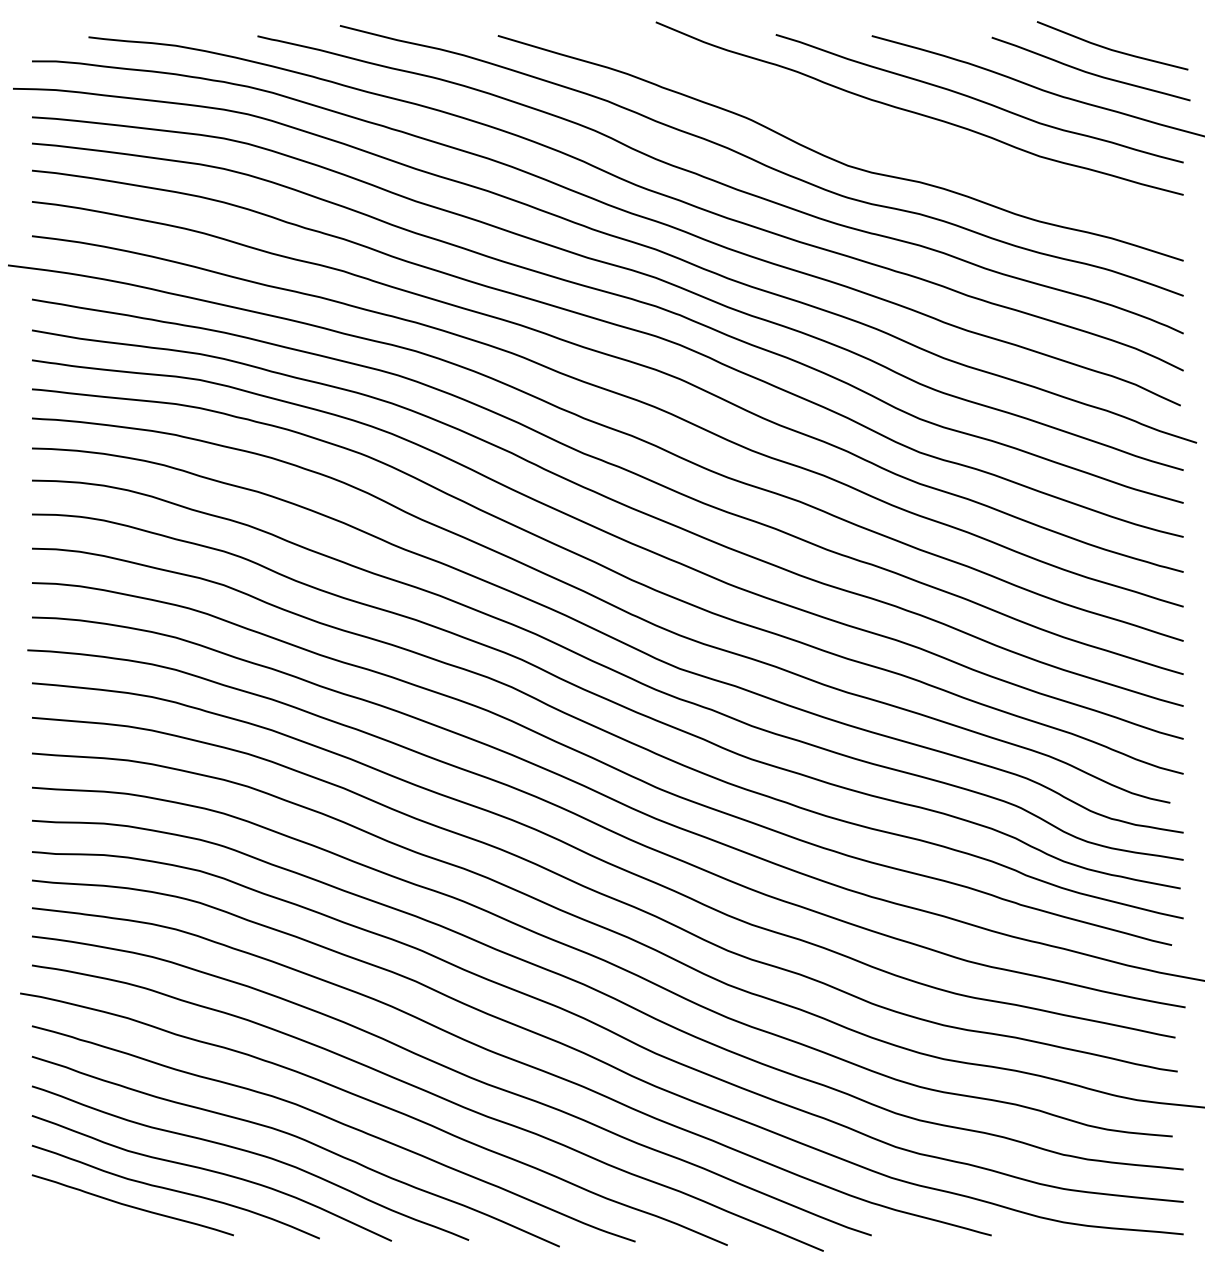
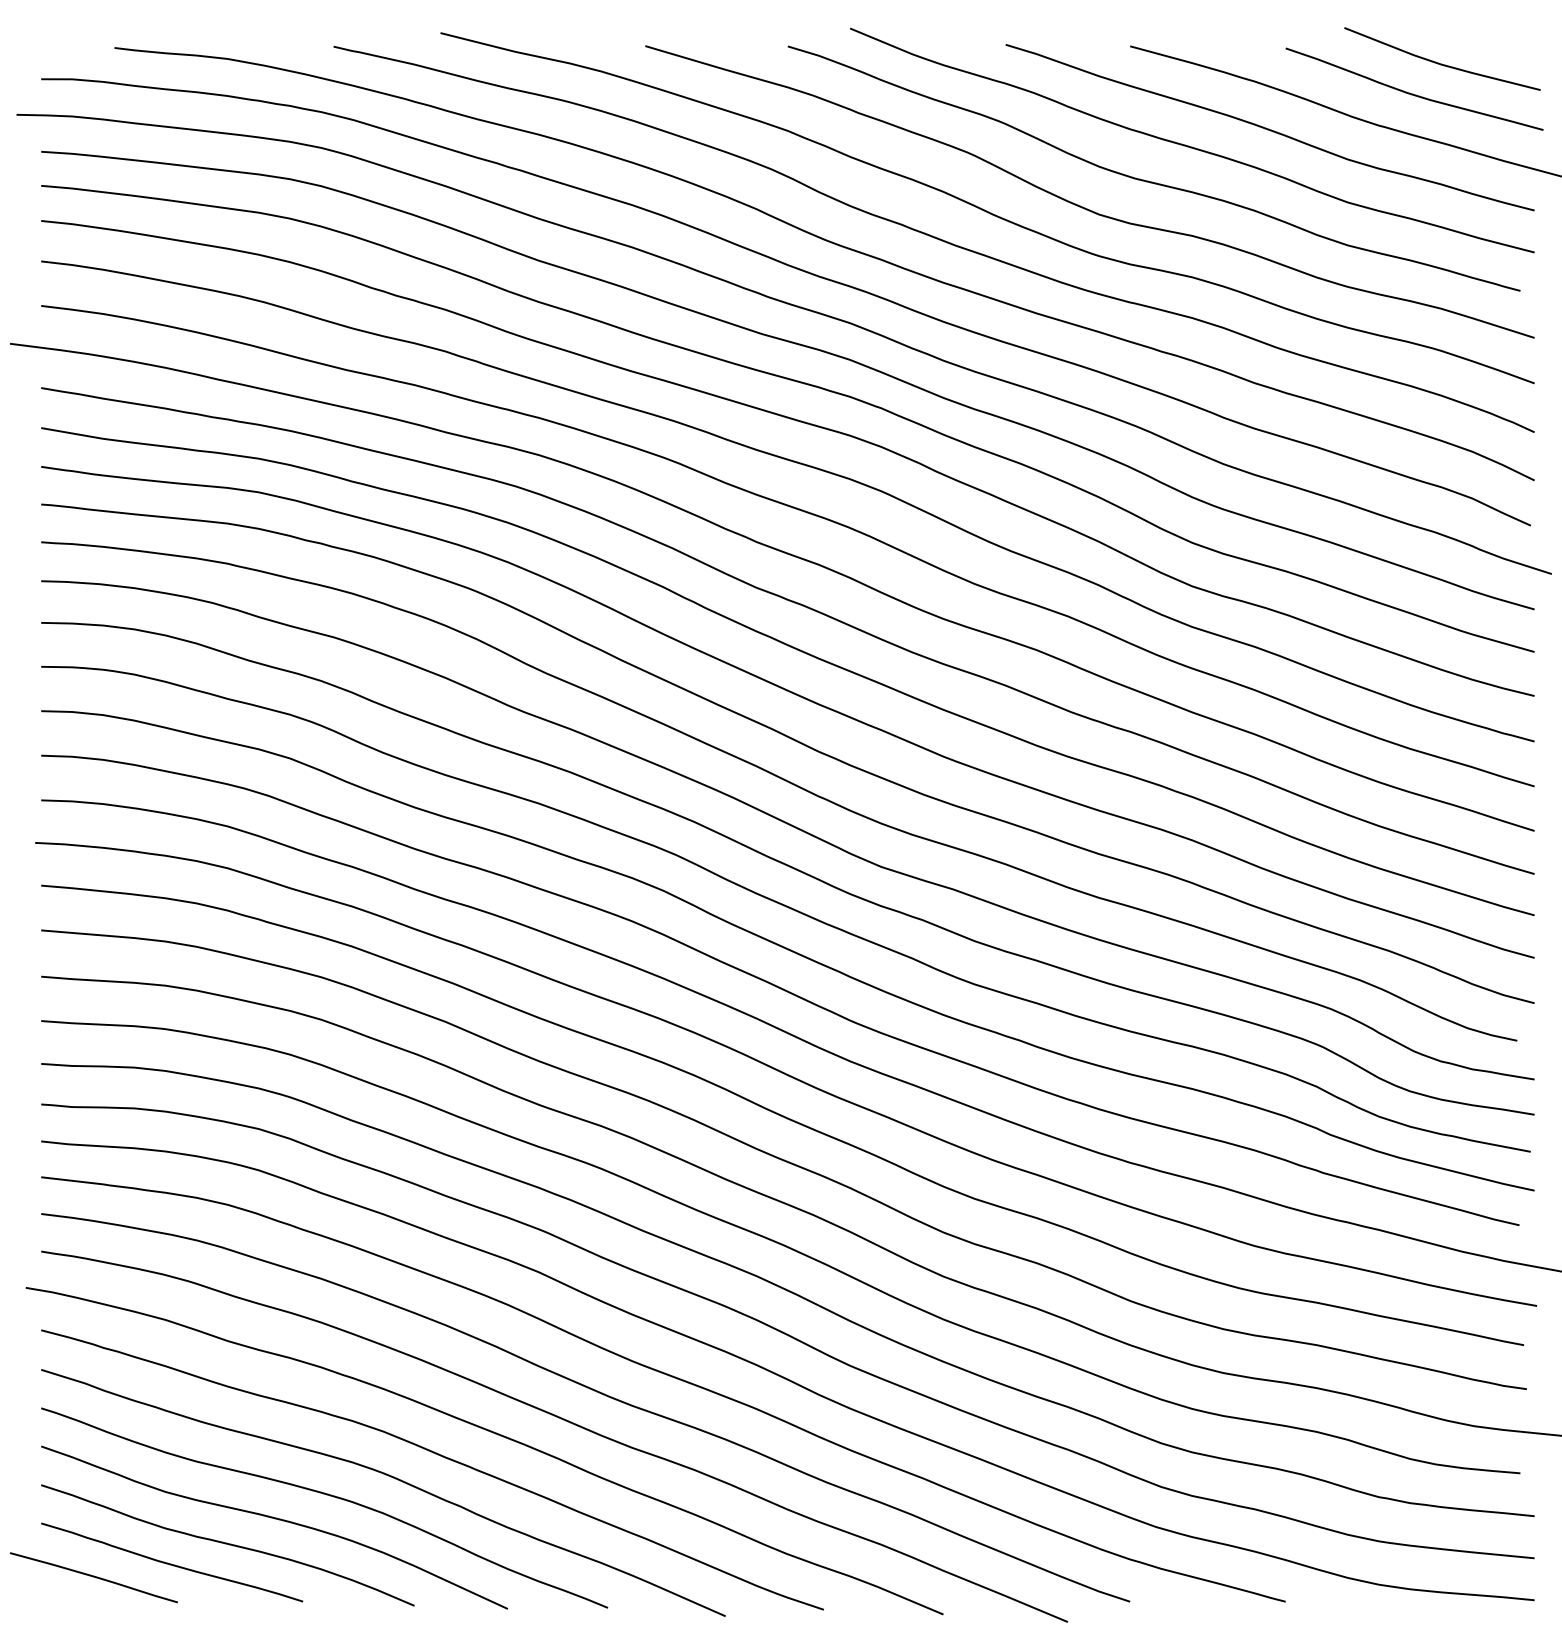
curve: (885, 139) -> (1148, 180), added
curve: (72, 1216) -> (93, 1577), added

